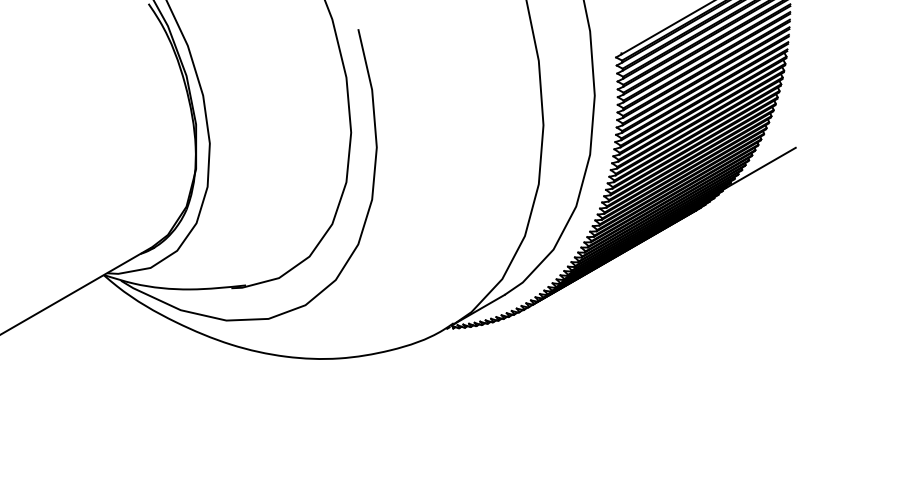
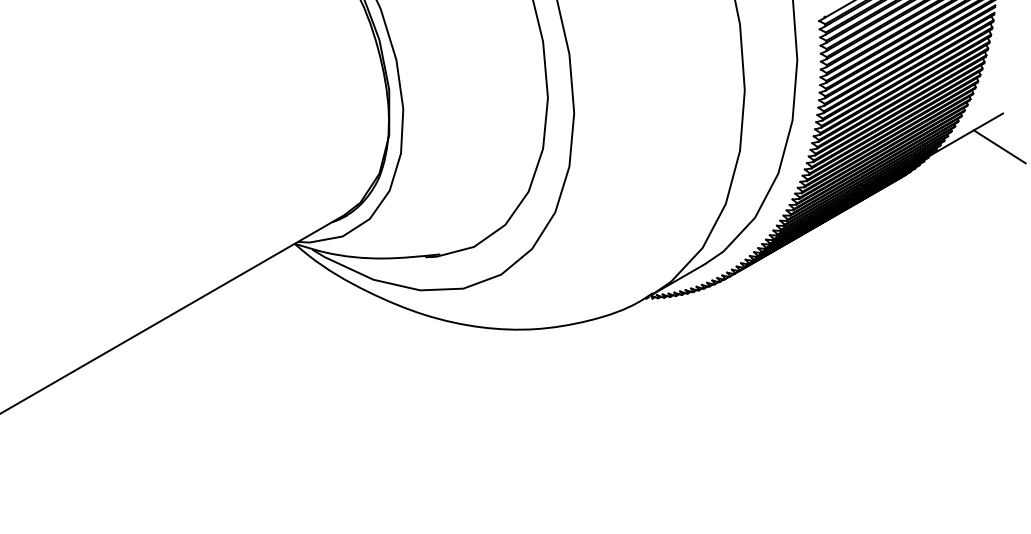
line: (792, 180) -> (999, 146), added

